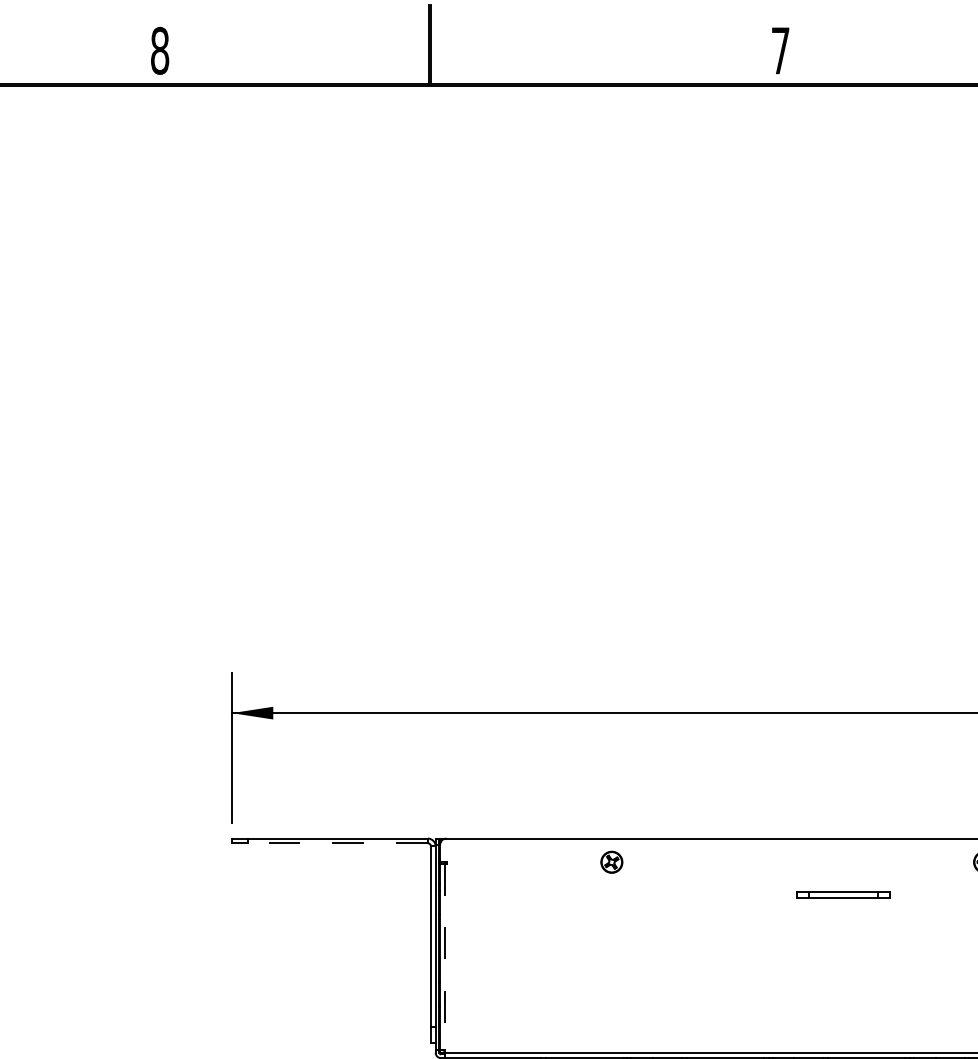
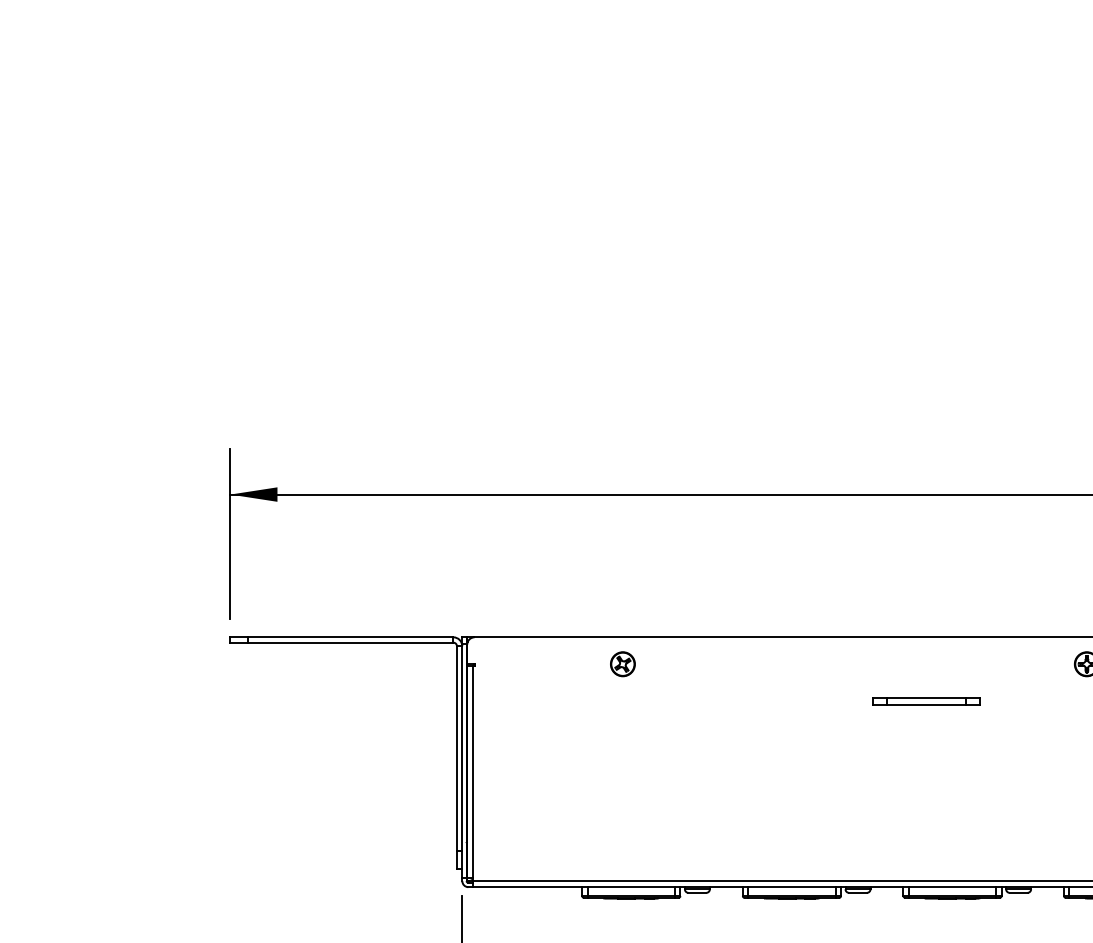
line: (337, 843) -> (350, 642), dashed -> solid
part: (611, 861) -> (622, 663), moved
line: (444, 957) -> (472, 772), dashed -> solid

